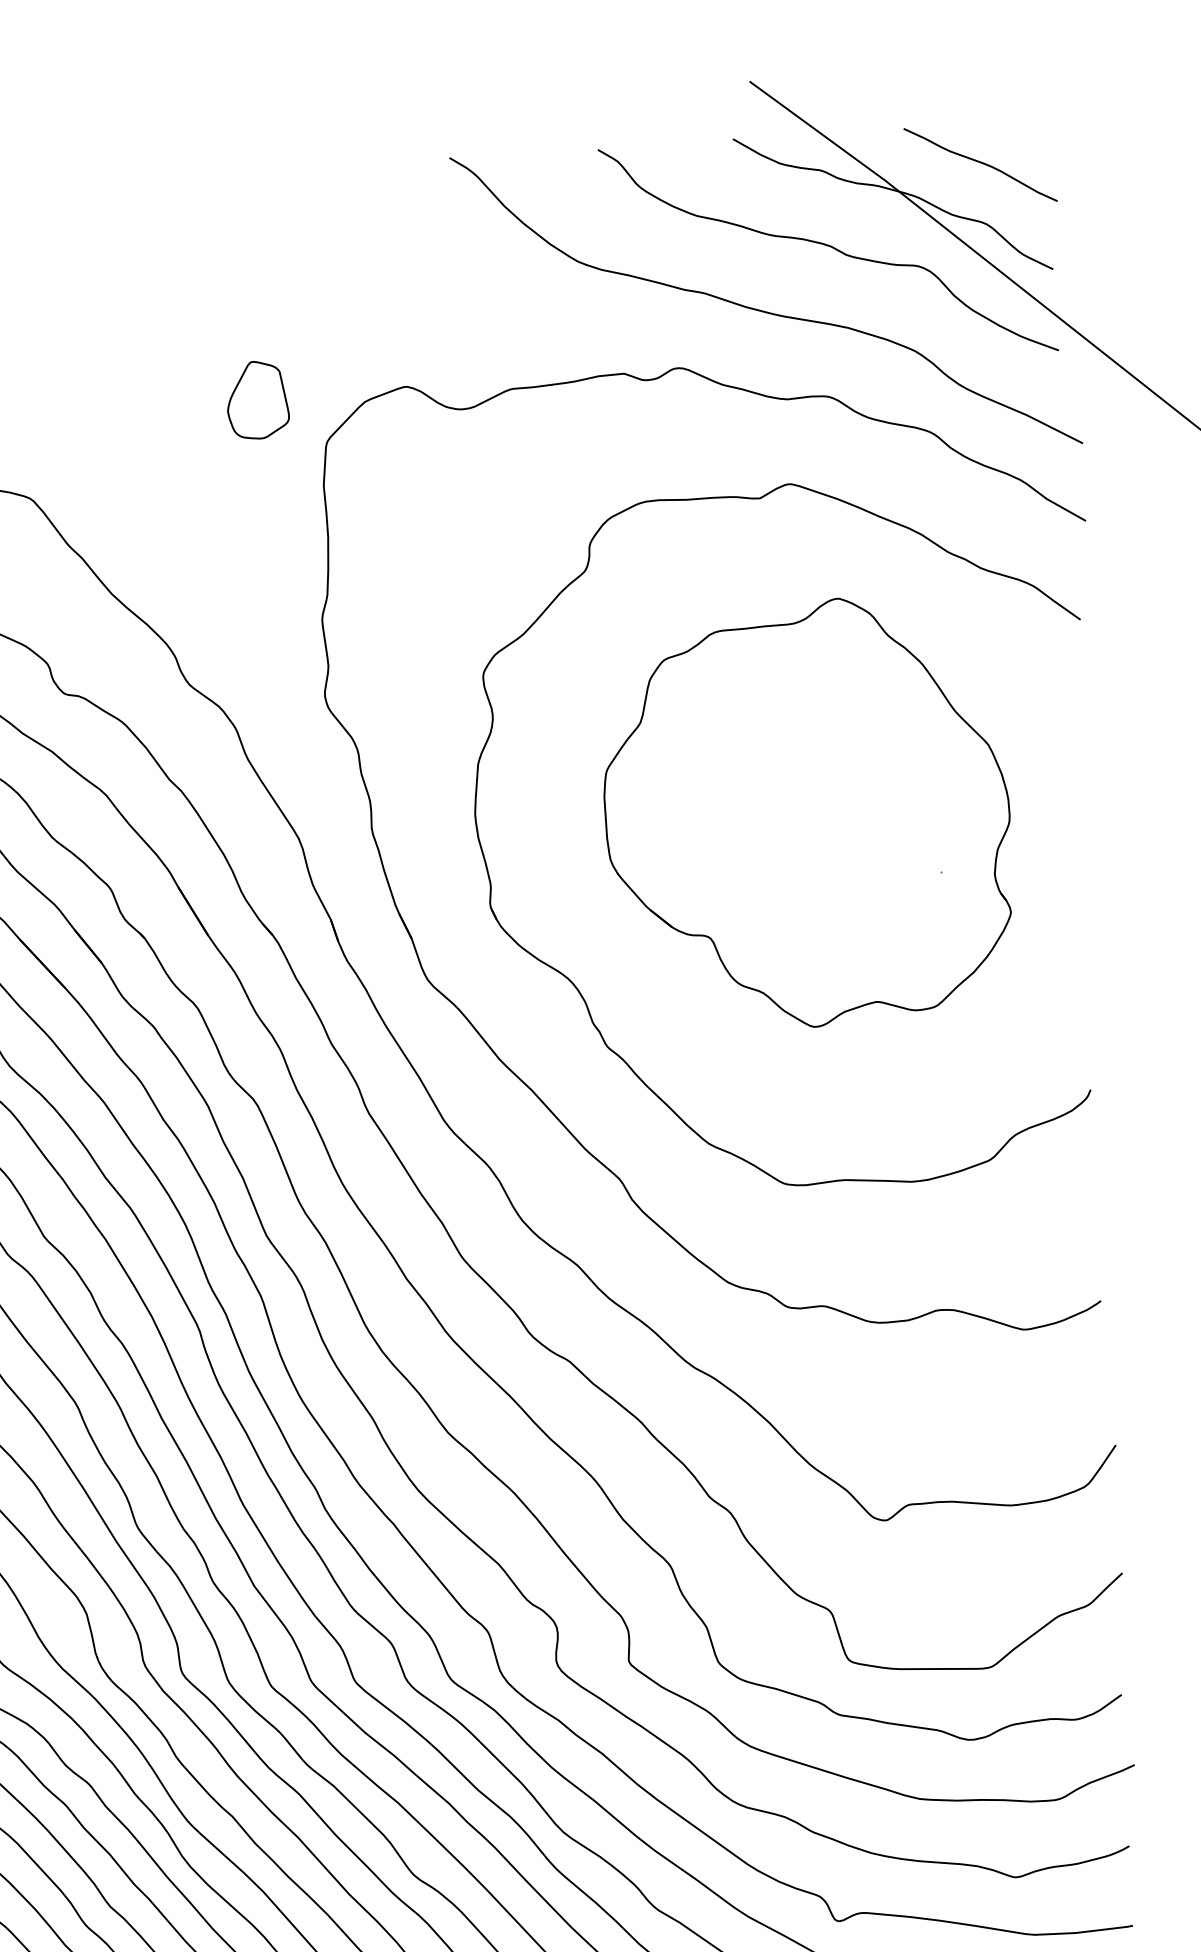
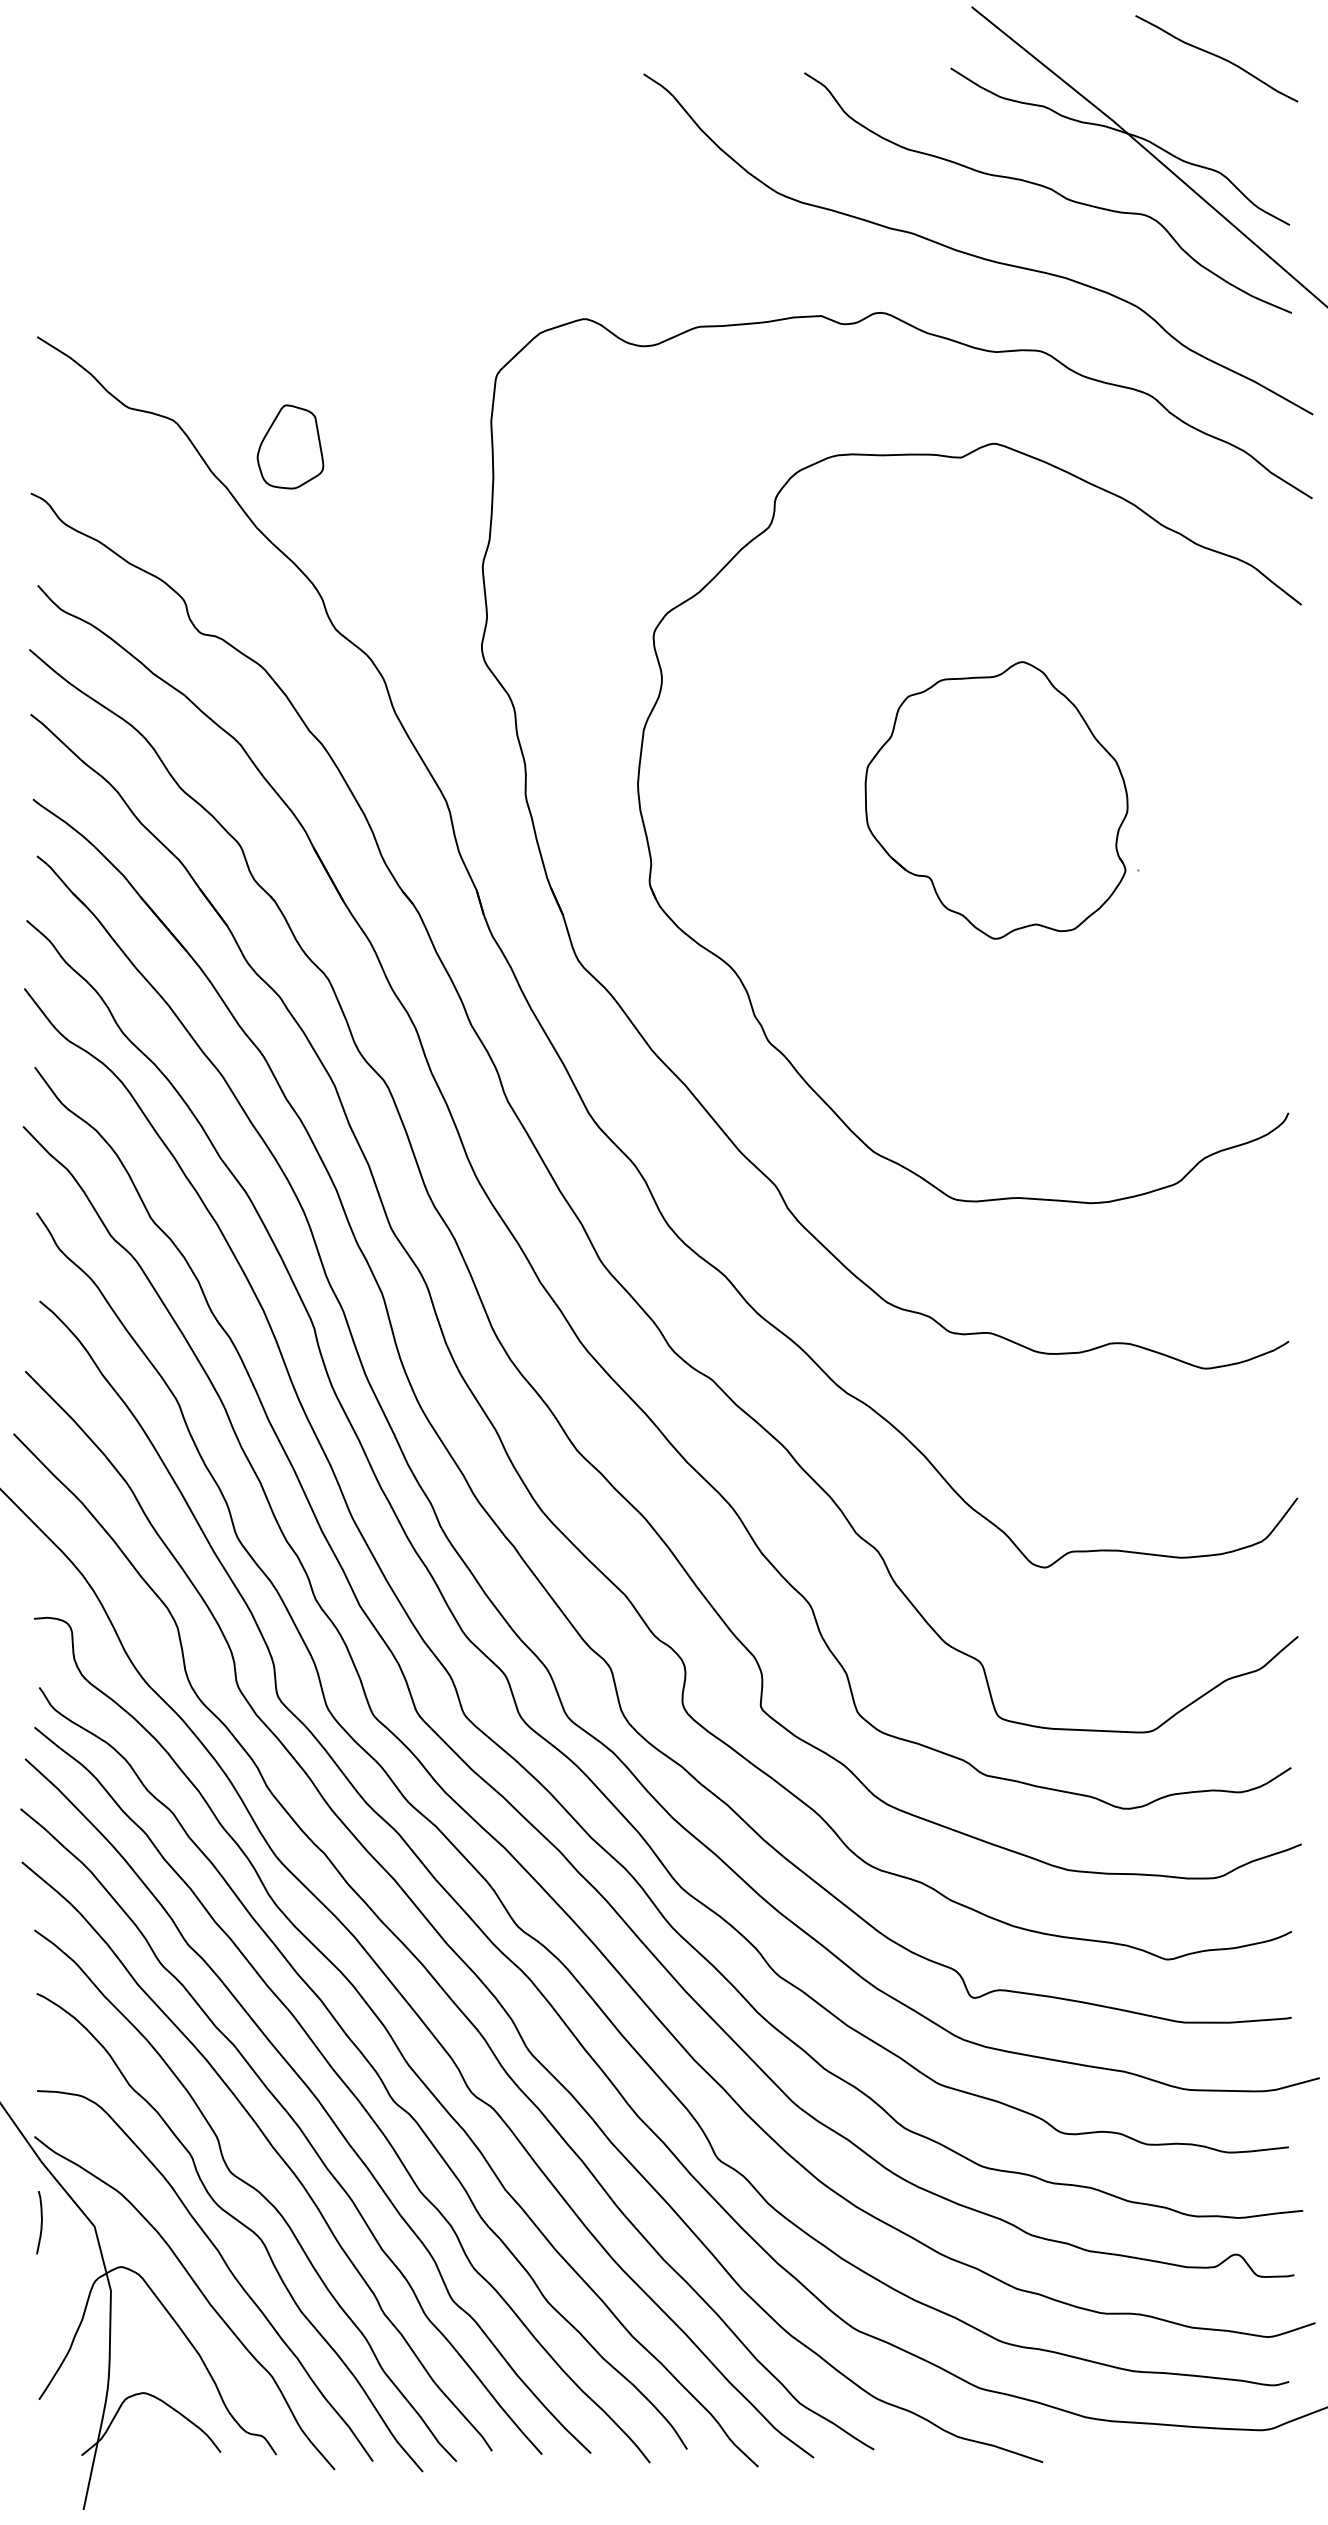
curve: (981, 163) -> (1217, 57), moved
part: (257, 399) -> (290, 446), moved
part: (807, 813) -> (996, 800), size x0.6

